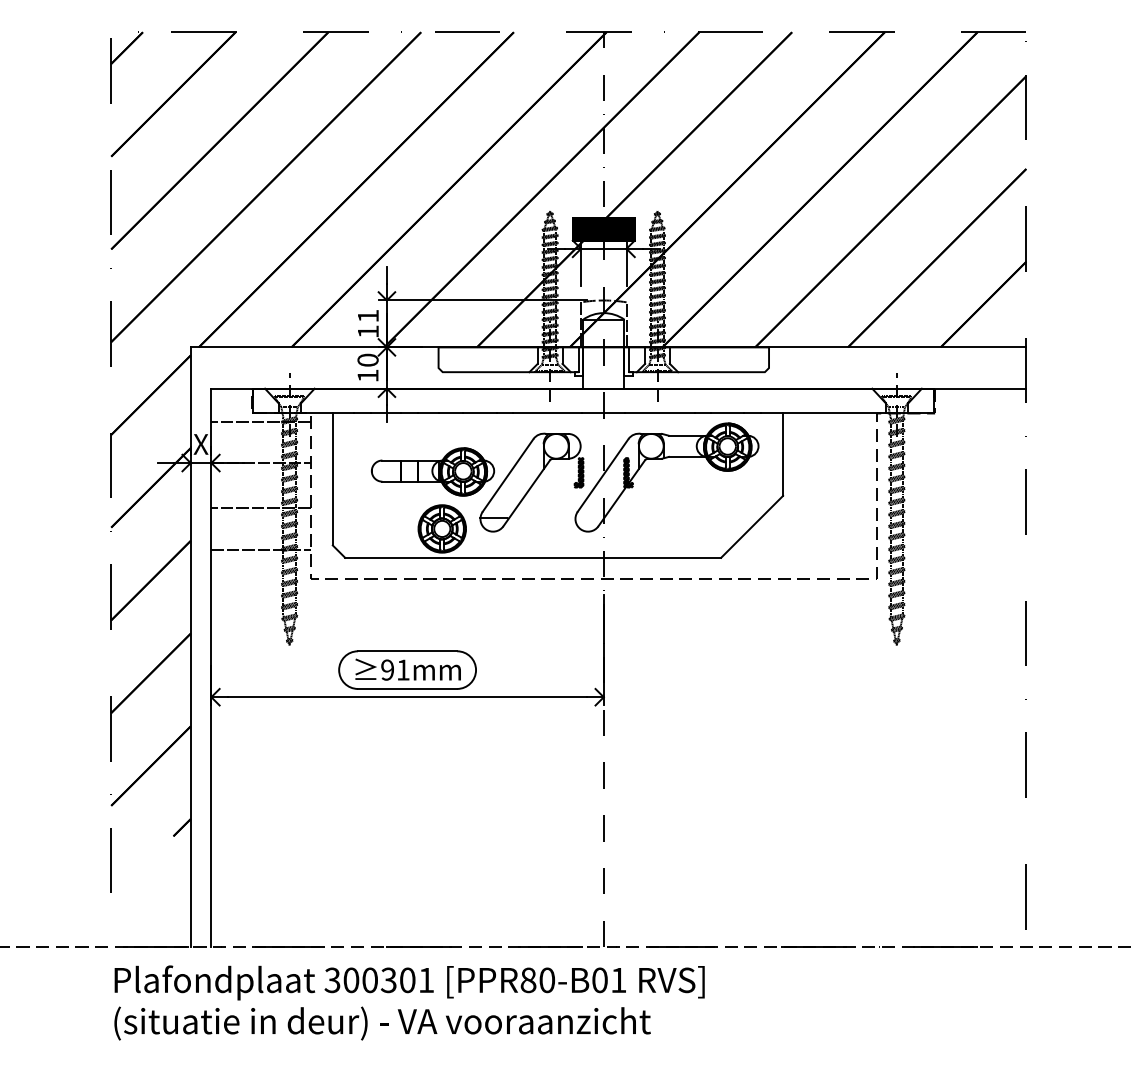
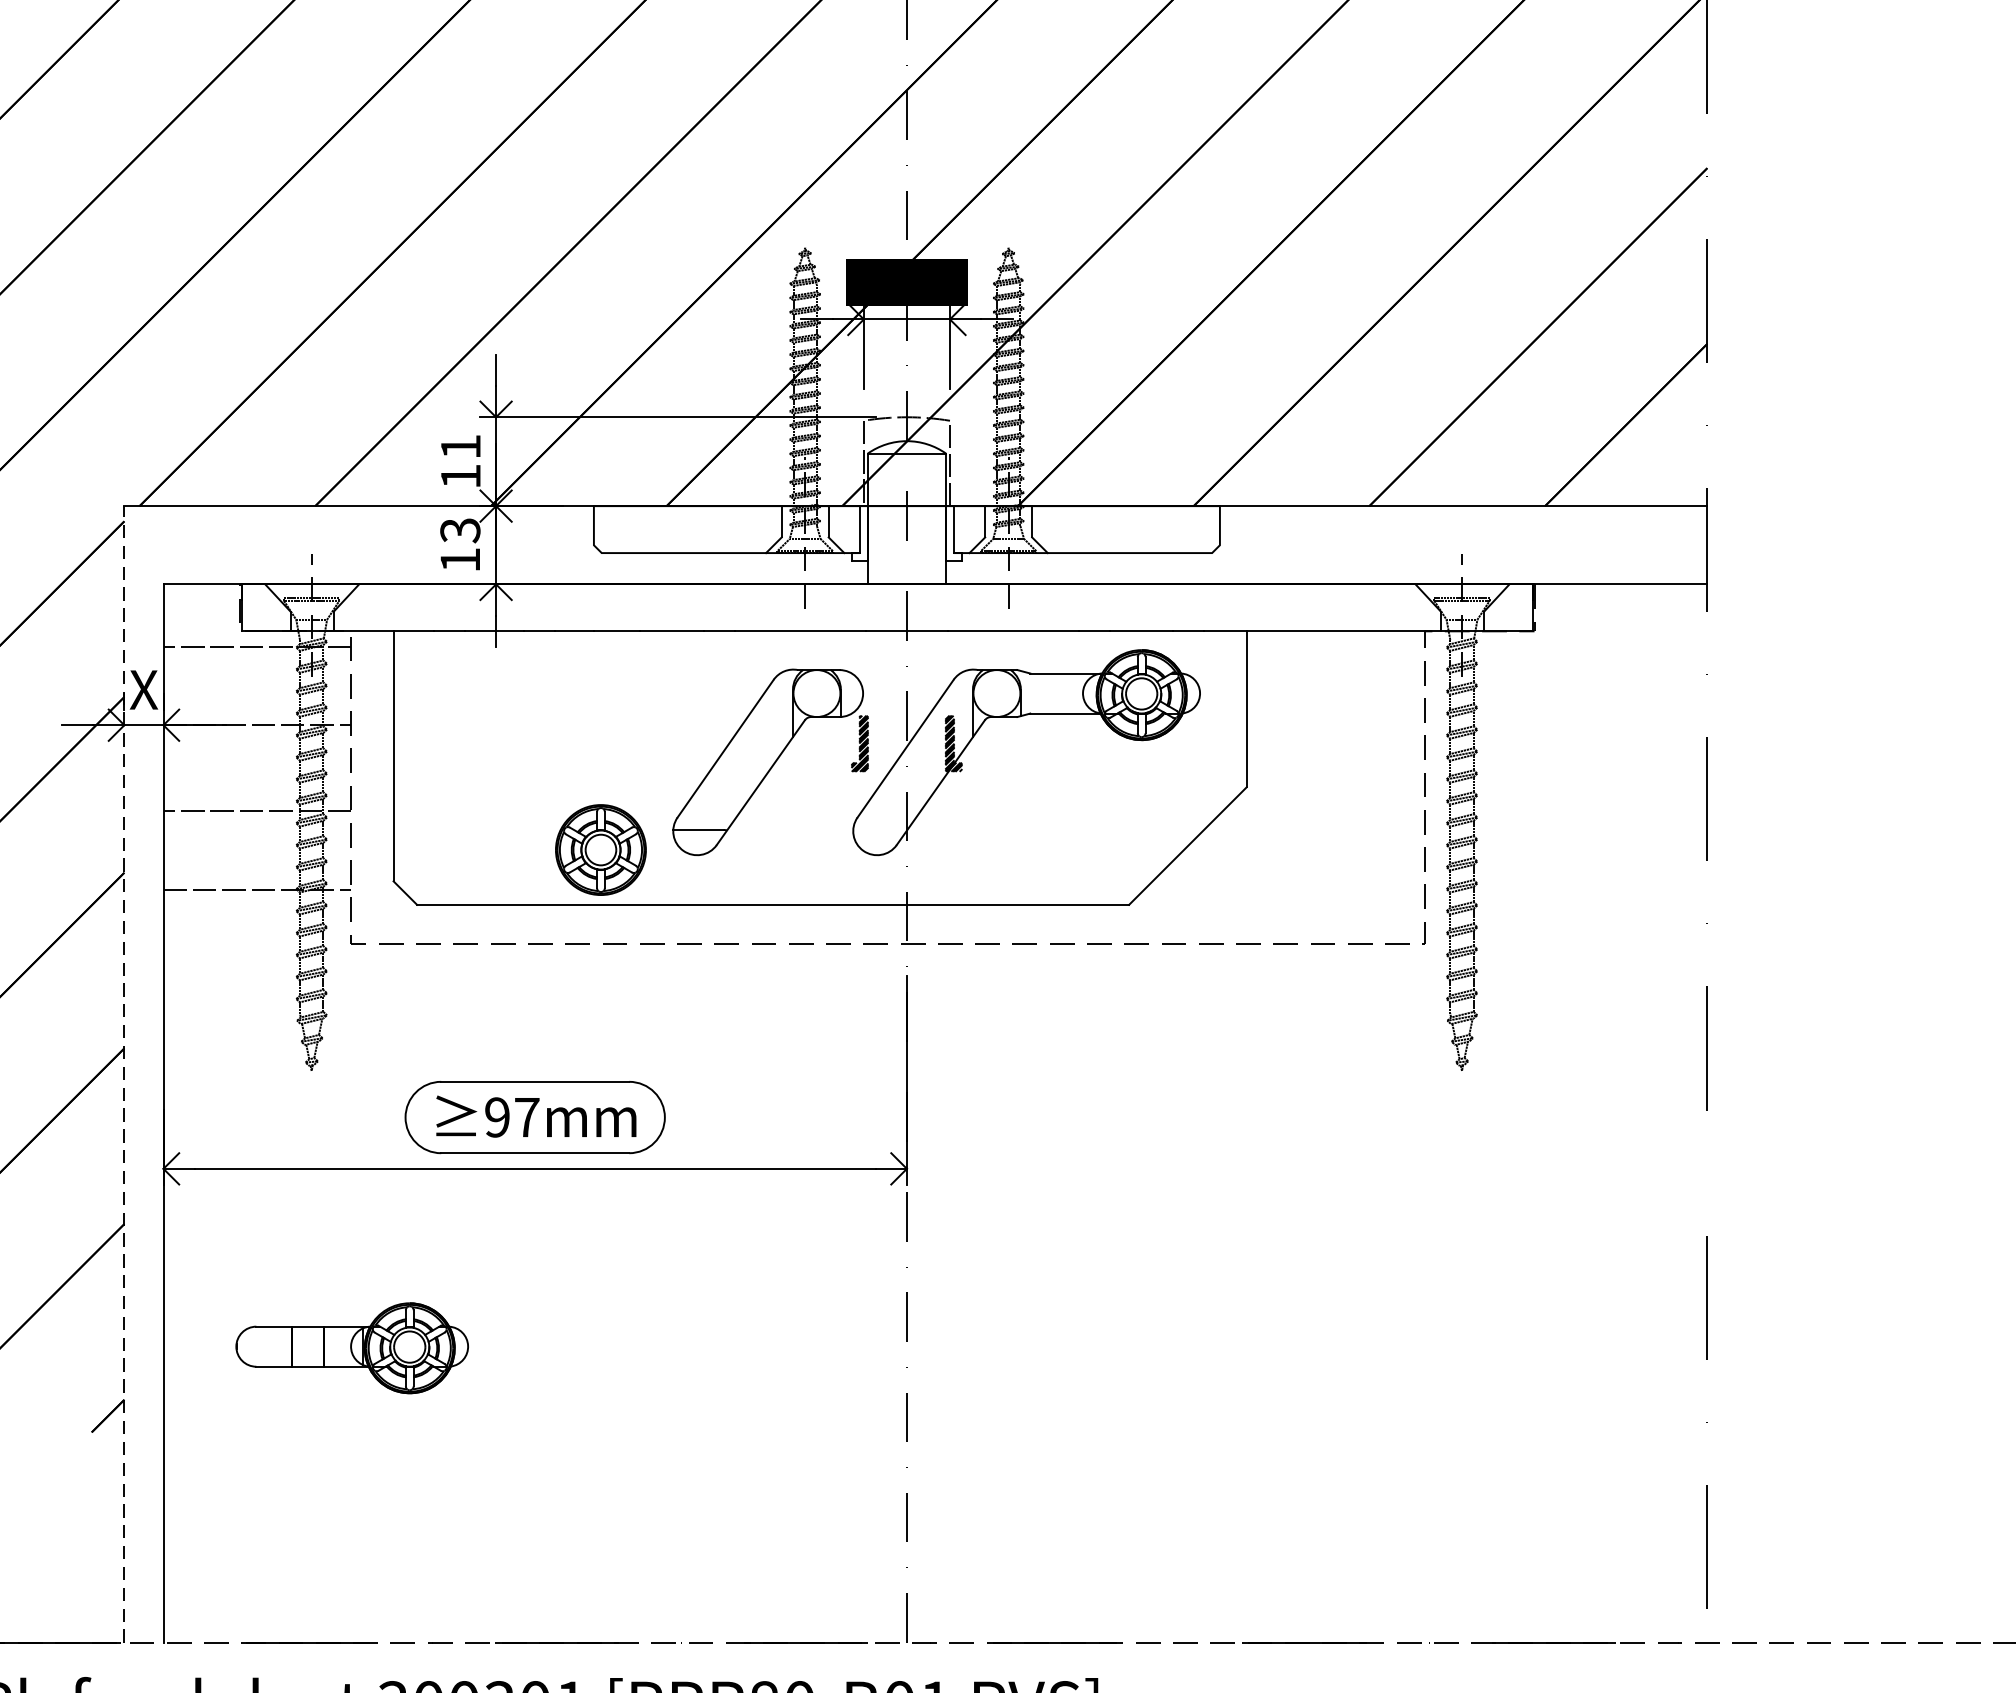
text: (367, 359) -> (459, 529), 10 -> 13
part: (432, 471) -> (351, 1347), moved
line: (190, 647) -> (123, 1074), solid -> dashed
text: (403, 669) -> (527, 1116), 91mm -> 97mm

